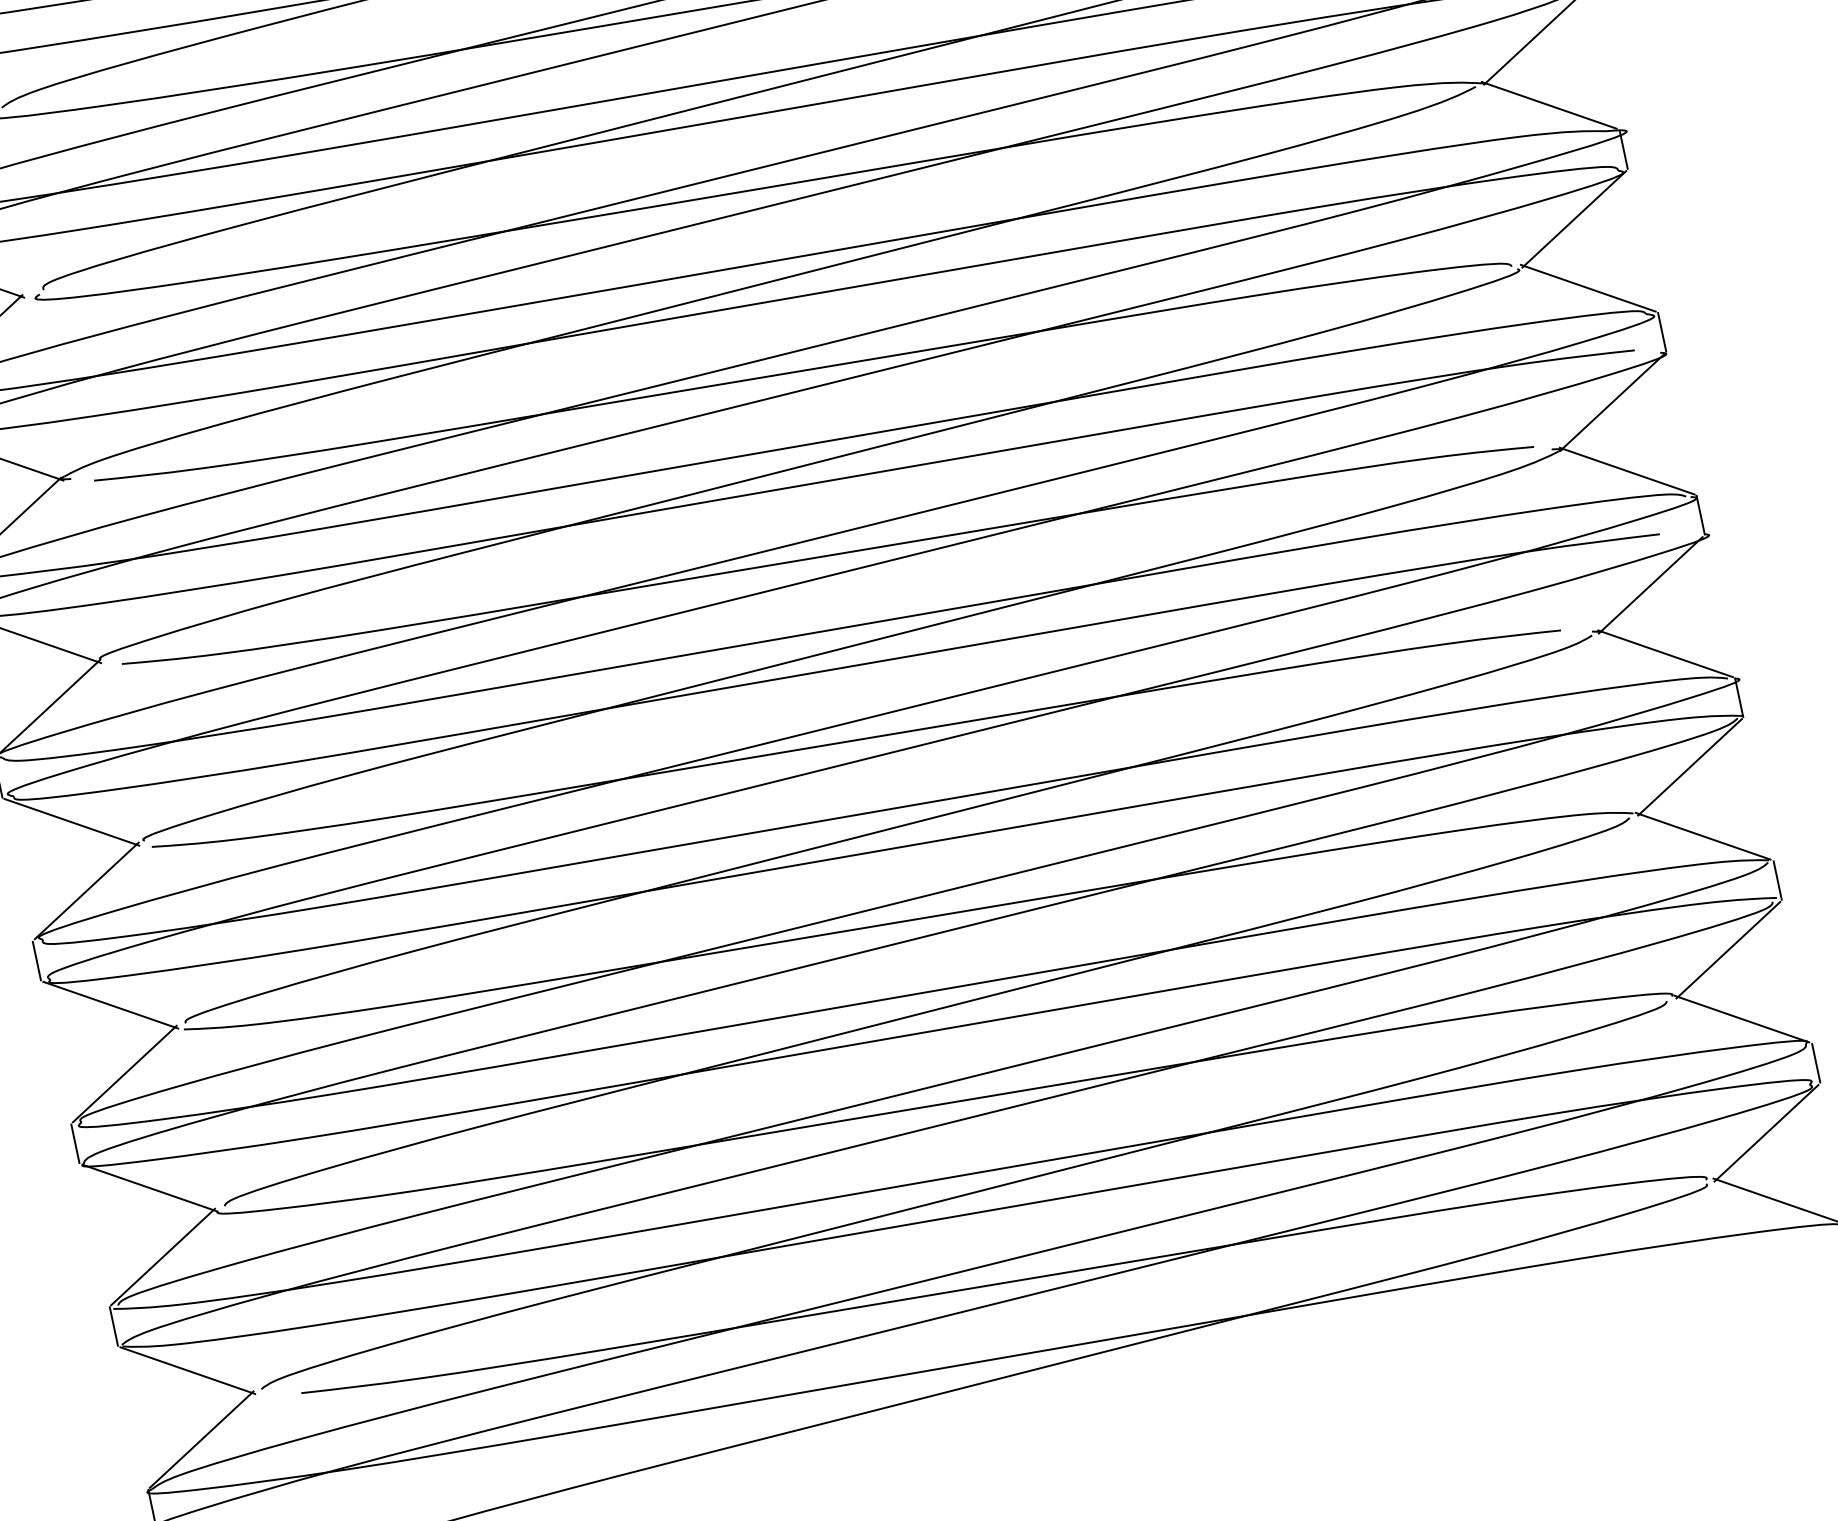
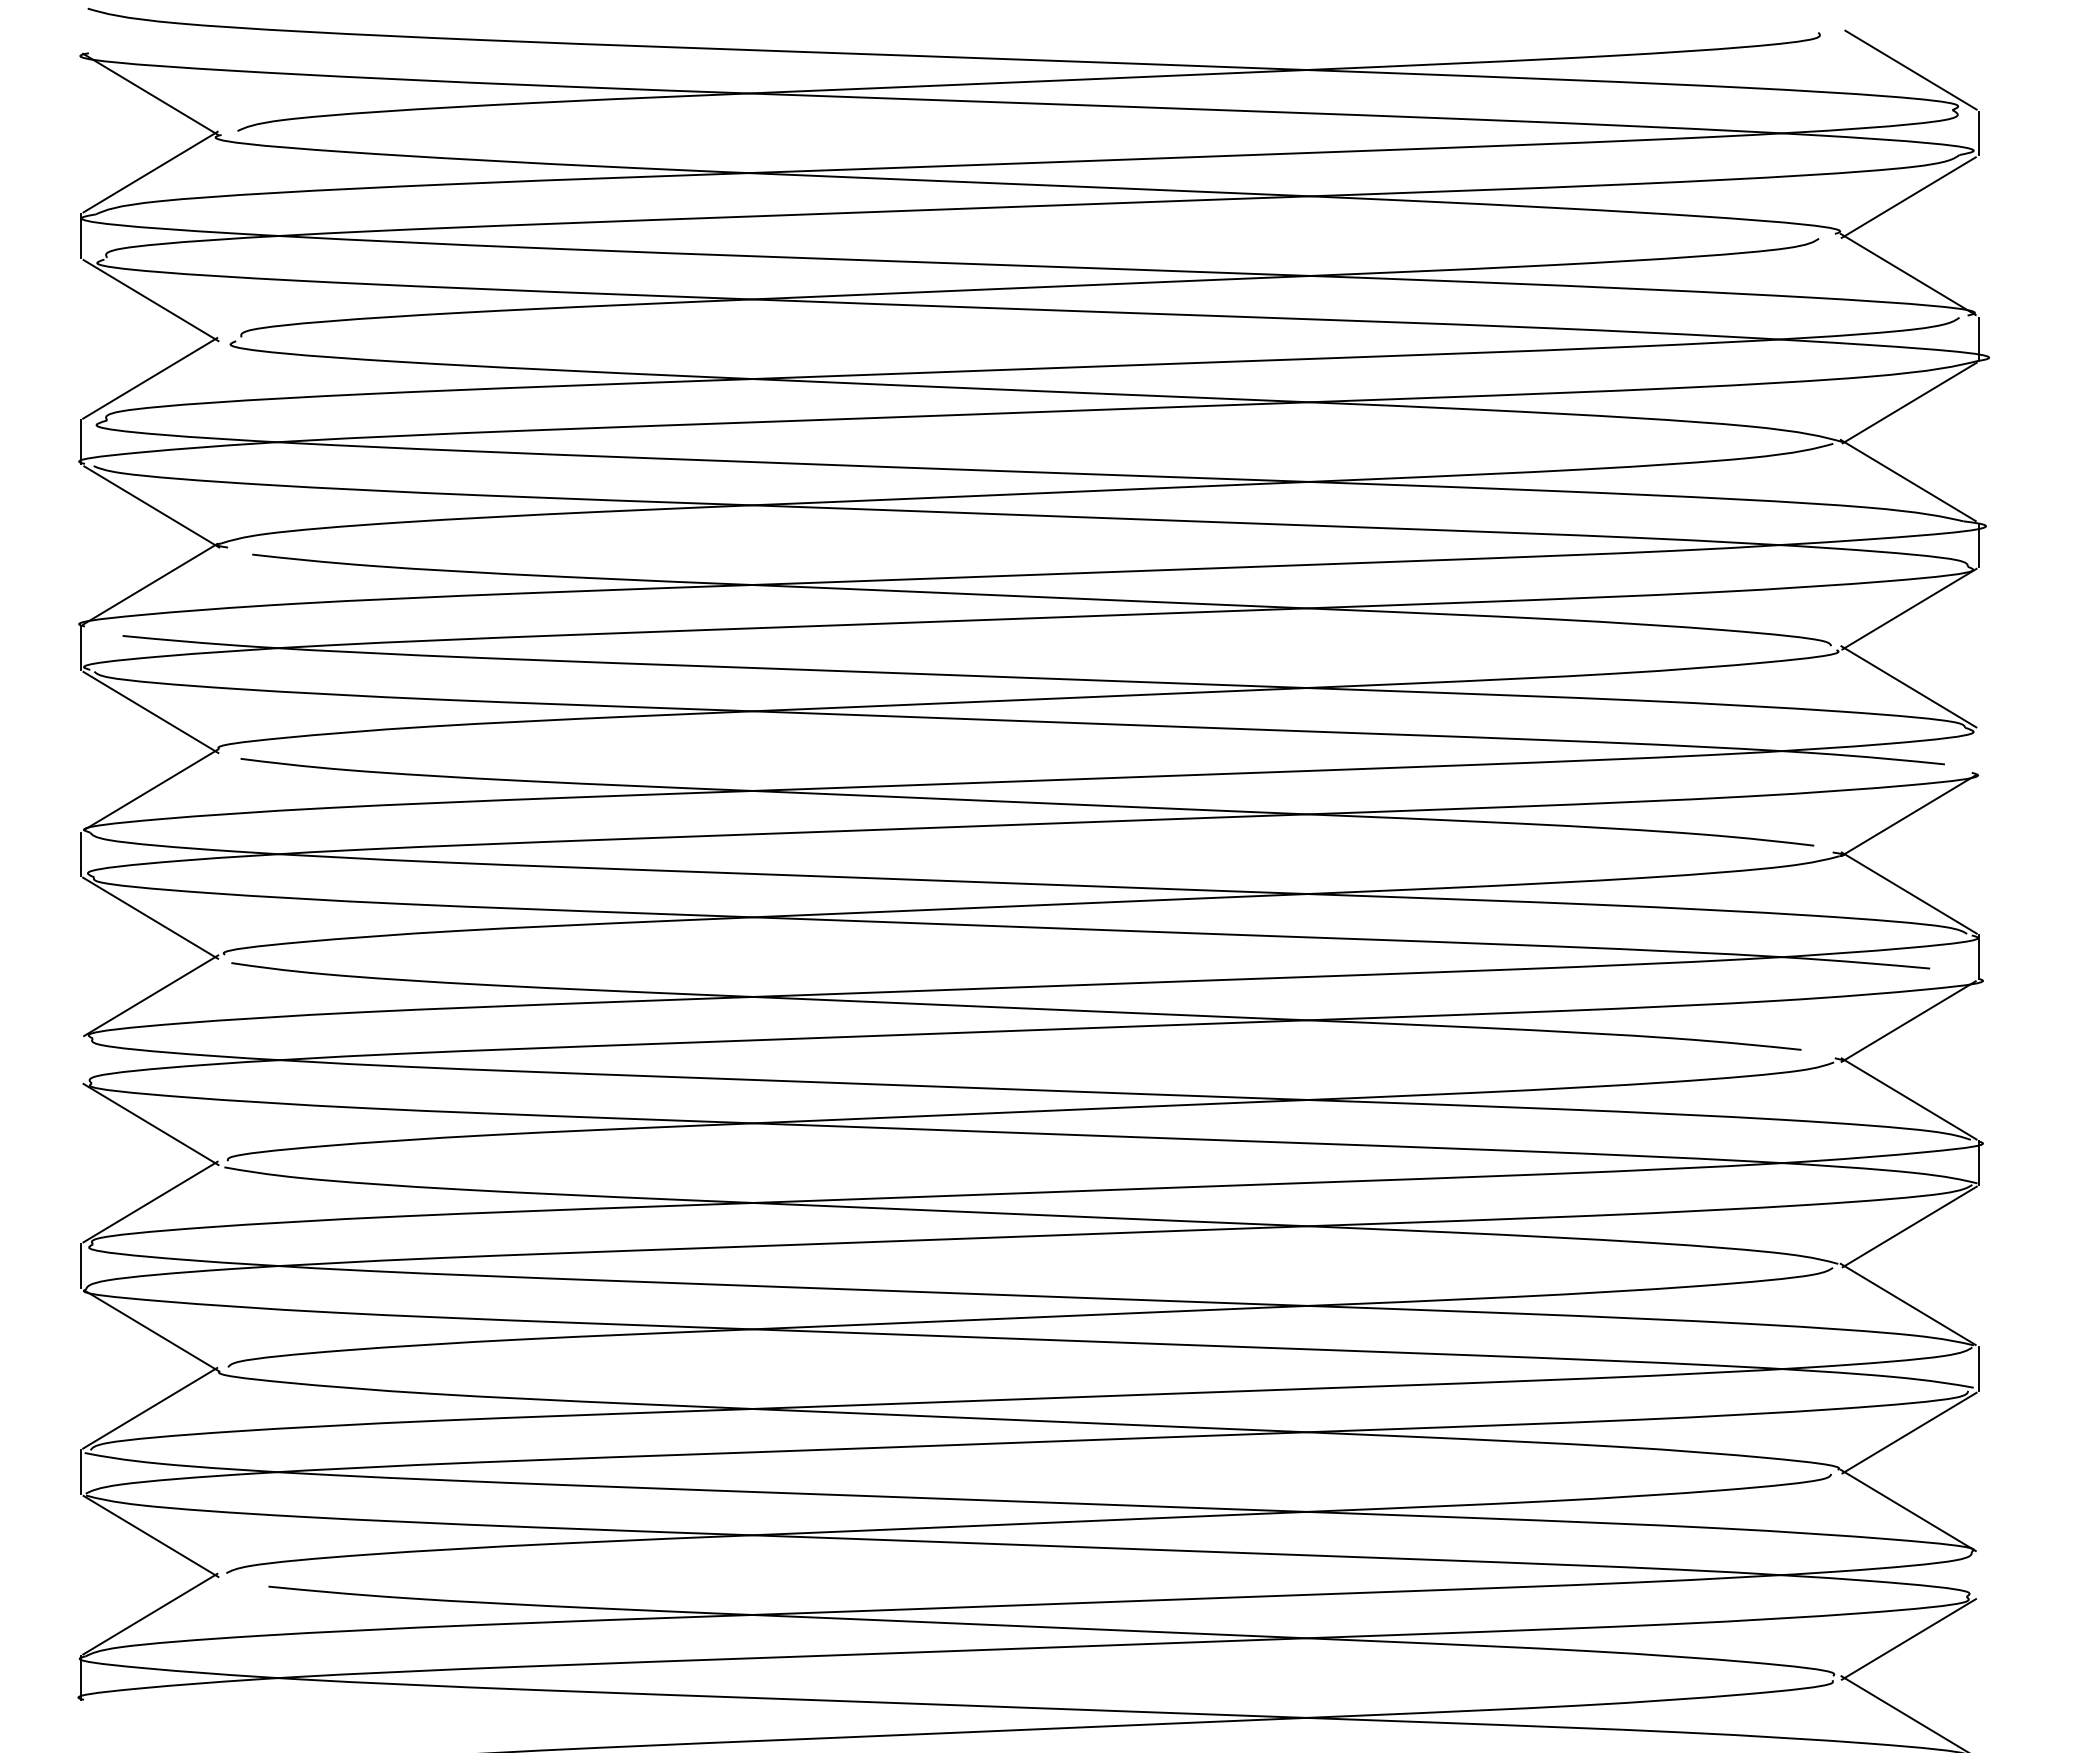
line: (1662, 331) -> (1978, 750), removed
line: (36, 960) -> (81, 1059), removed
line: (1816, 1062) -> (1978, 1574), removed

